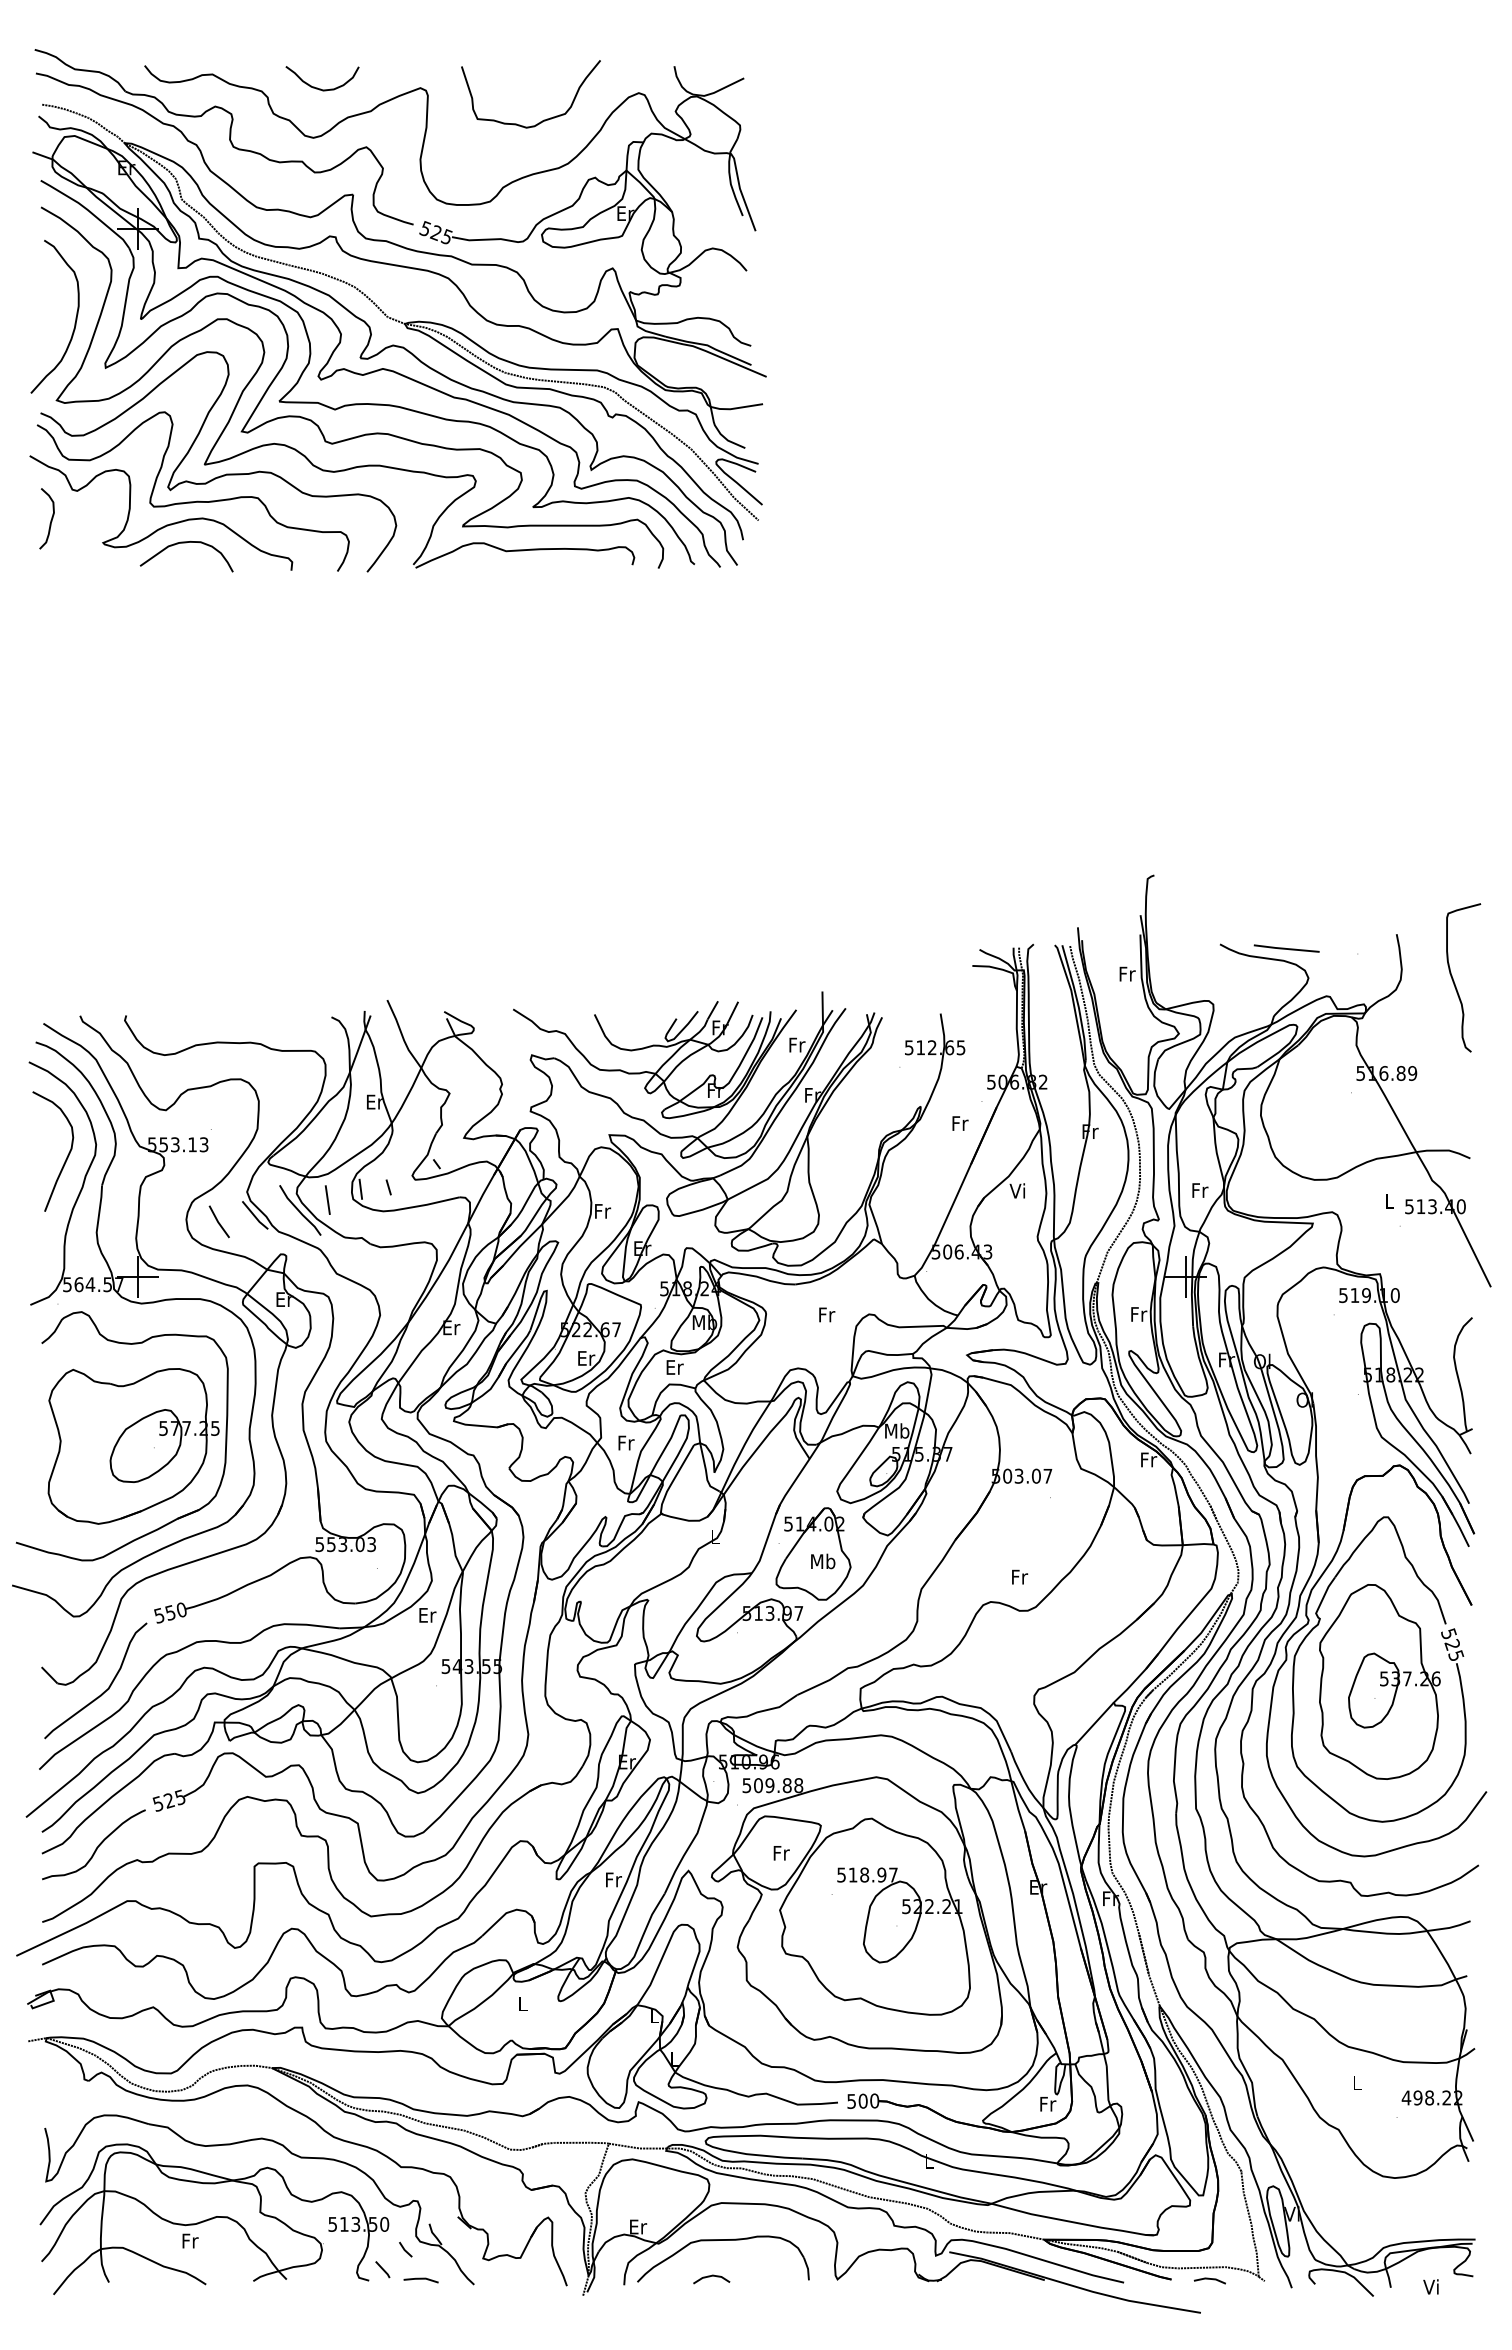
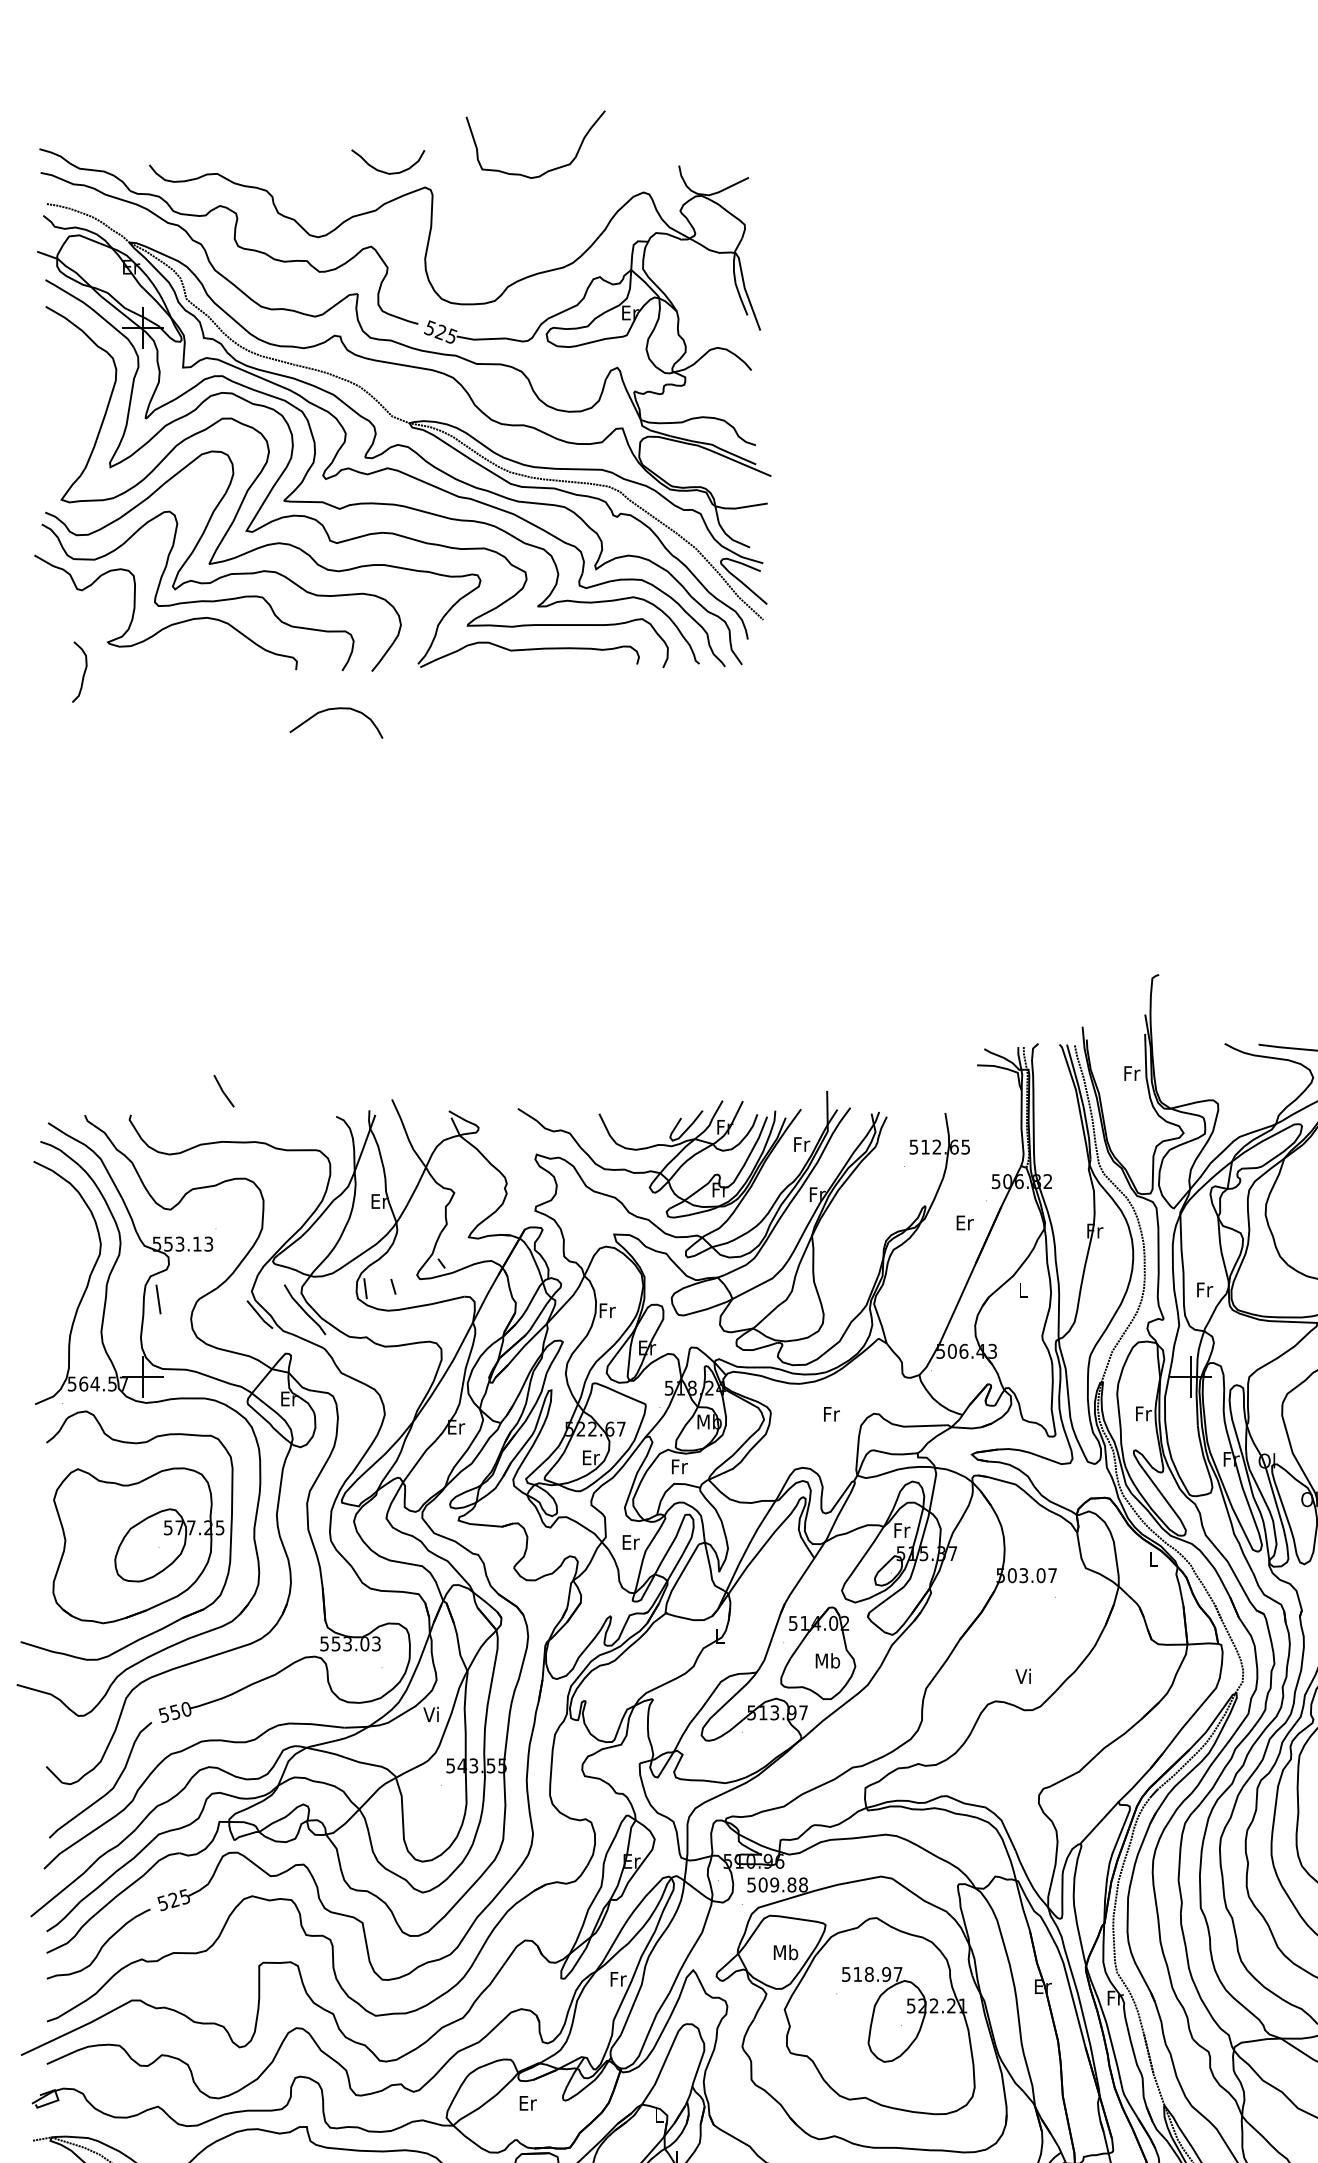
curve: (320, 88) -> (386, 171), moved
curve: (542, 120) -> (547, 170), moved
curve: (74, 322) -> (79, 421), removed
curve: (50, 520) -> (83, 673), moved
curve: (186, 543) -> (336, 709), moved
text: (960, 1123) -> (965, 1222), Fr -> Er
curve: (67, 1154) -> (72, 1253), removed
text: (1016, 1190) -> (1021, 1289), Vi -> L
line: (327, 1199) -> (158, 1298), moved
line: (218, 1221) -> (223, 1090), moved
text: (674, 1367) -> (679, 1466), Er -> Fr
text: (897, 1430) -> (902, 1529), Mb -> Fr
text: (626, 1442) -> (631, 1541), Fr -> Er
text: (1149, 1459) -> (1154, 1558), Fr -> L
text: (1019, 1576) -> (1024, 1675), Fr -> Vi
text: (427, 1614) -> (432, 1713), Er -> Vi
text: (781, 1852) -> (786, 1951), Fr -> Mb
text: (523, 2003) -> (528, 2102), L -> Er

